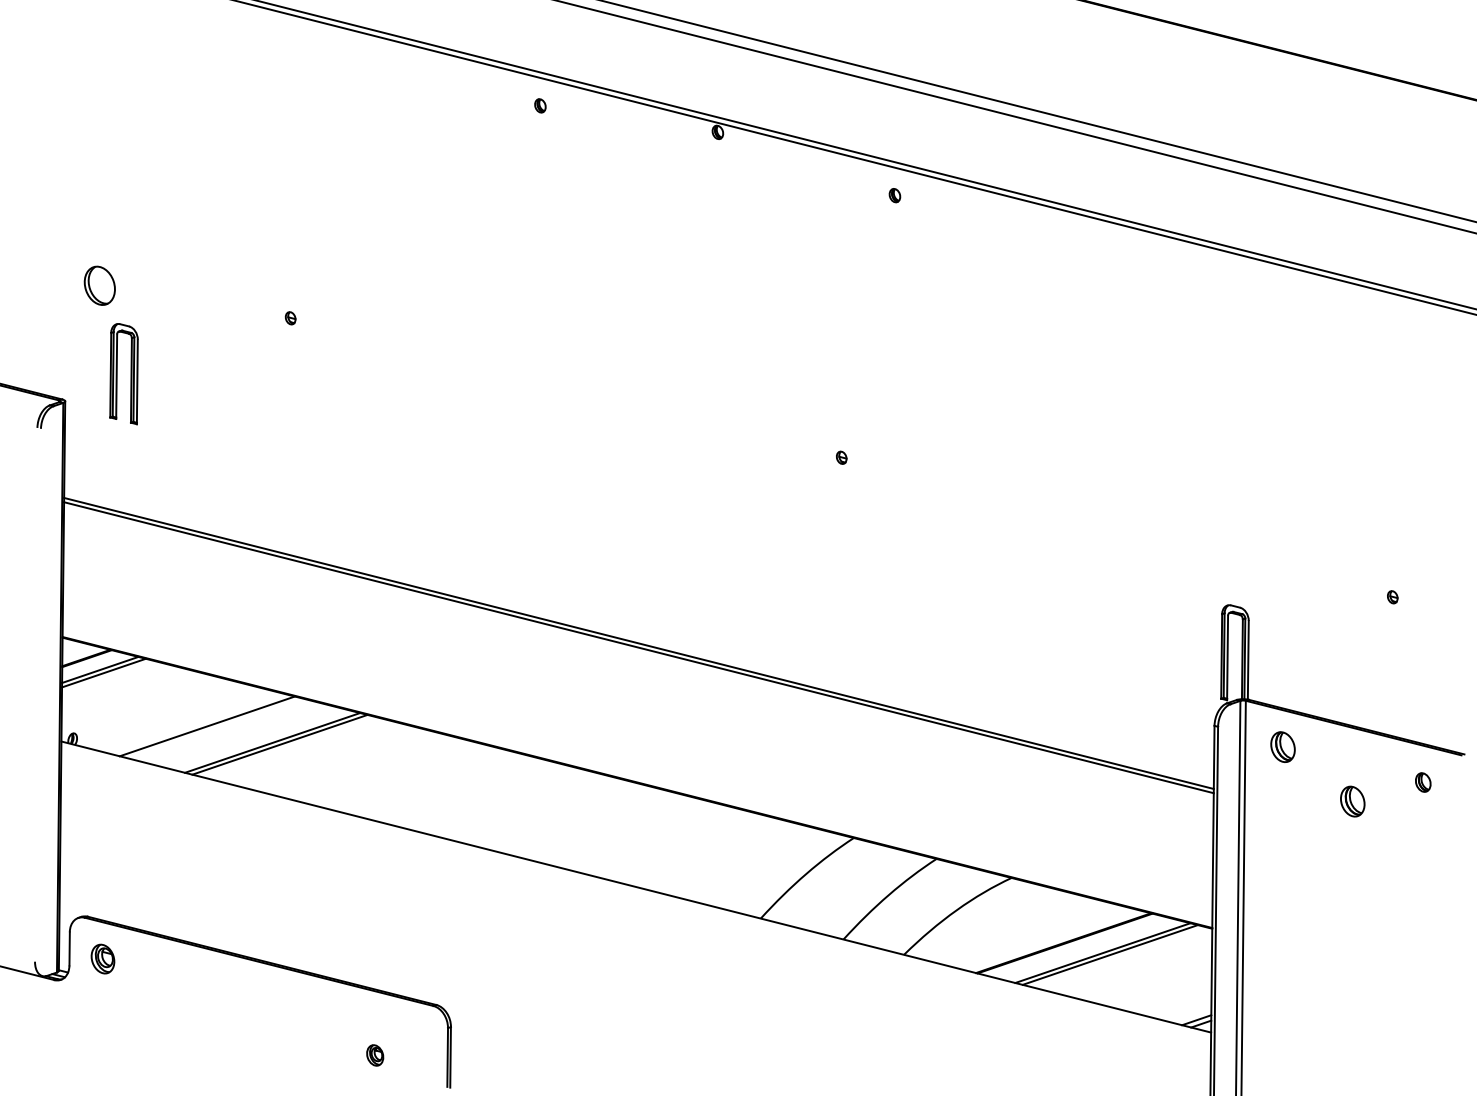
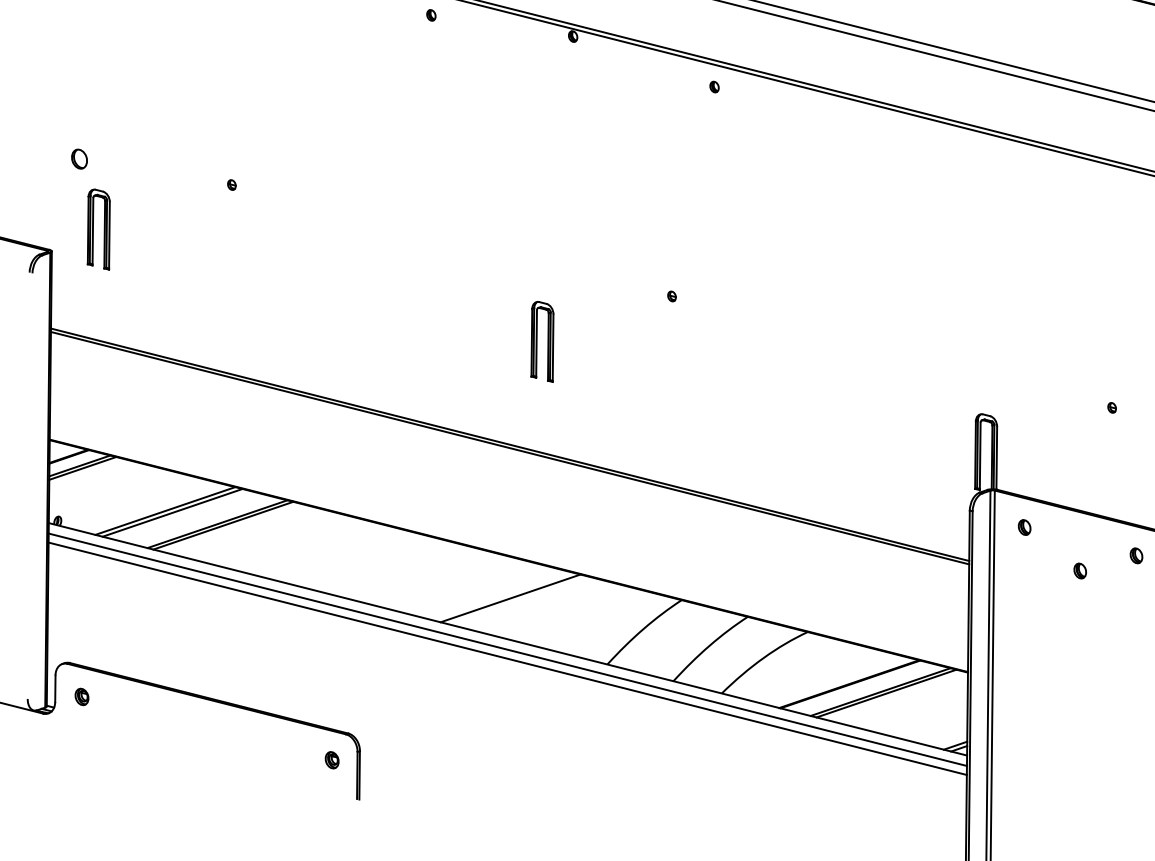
part: (99, 285) -> (79, 158), size x0.62
part: (679, 514) -> (542, 341), added
line: (216, 728) -> (172, 512), added
part: (1283, 746) -> (1024, 527), size x0.62
part: (1352, 801) -> (1079, 570), size x0.62
line: (639, 835) -> (510, 598), added
line: (635, 899) -> (507, 649), added
line: (635, 910) -> (507, 658), added
part: (102, 959) -> (81, 697), size x0.71
part: (375, 1055) -> (332, 760), moved

